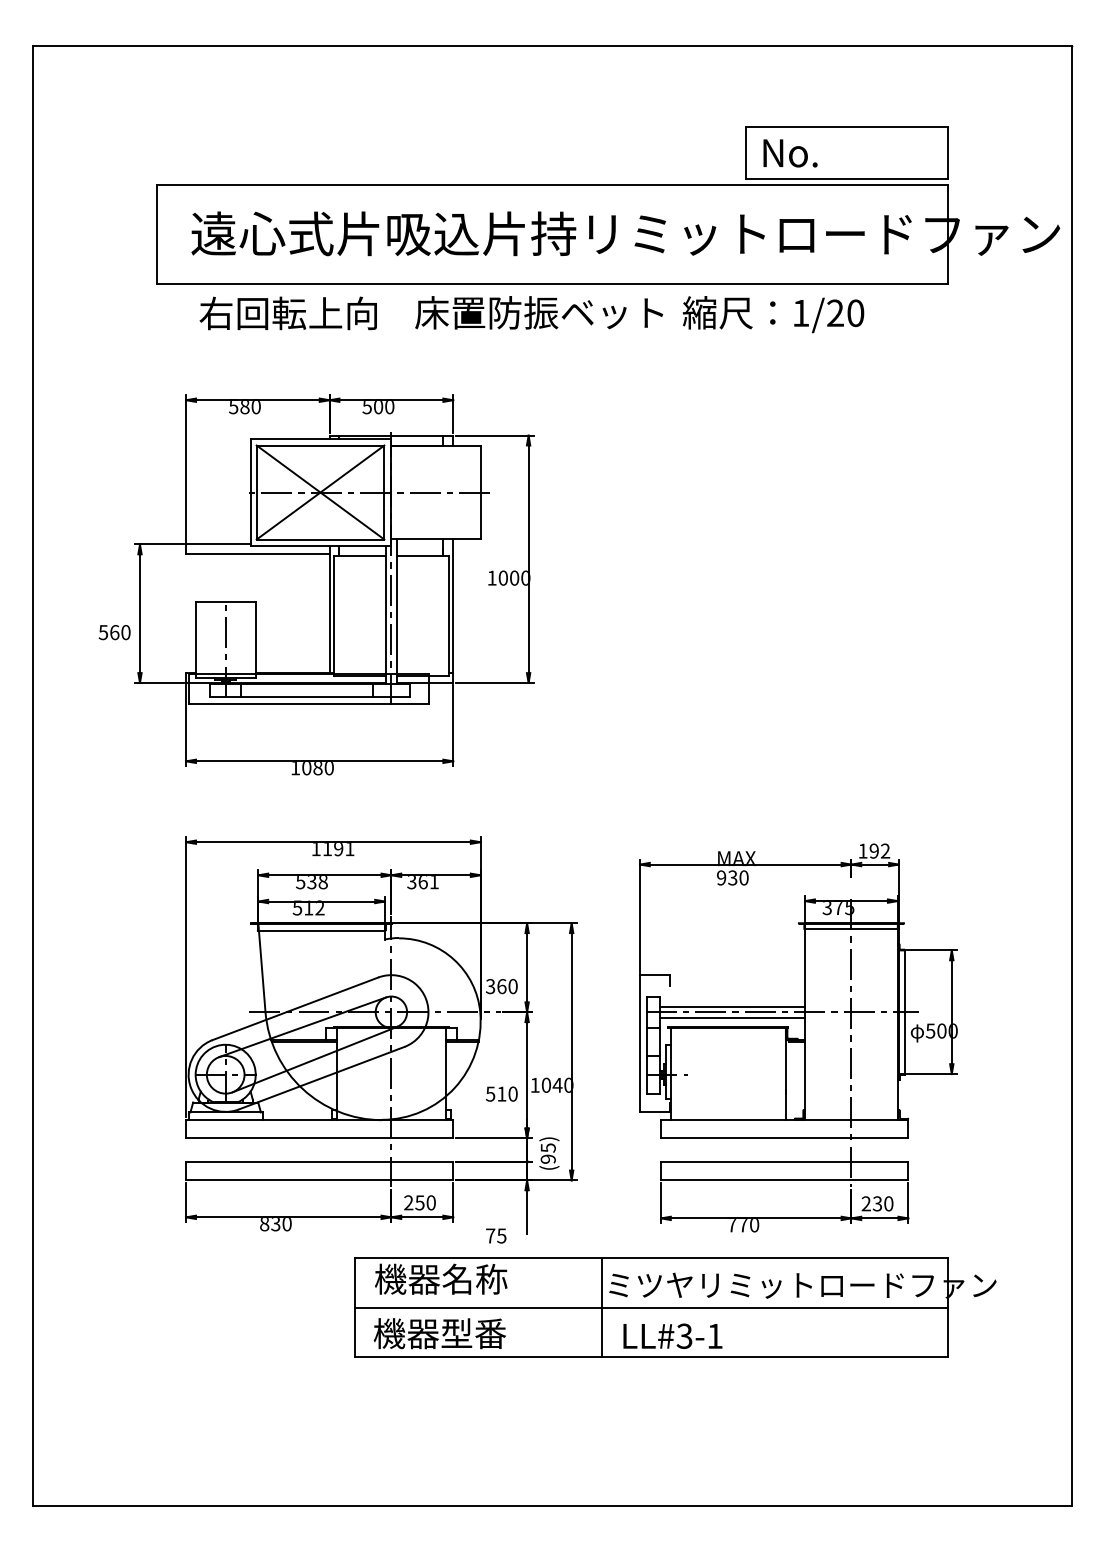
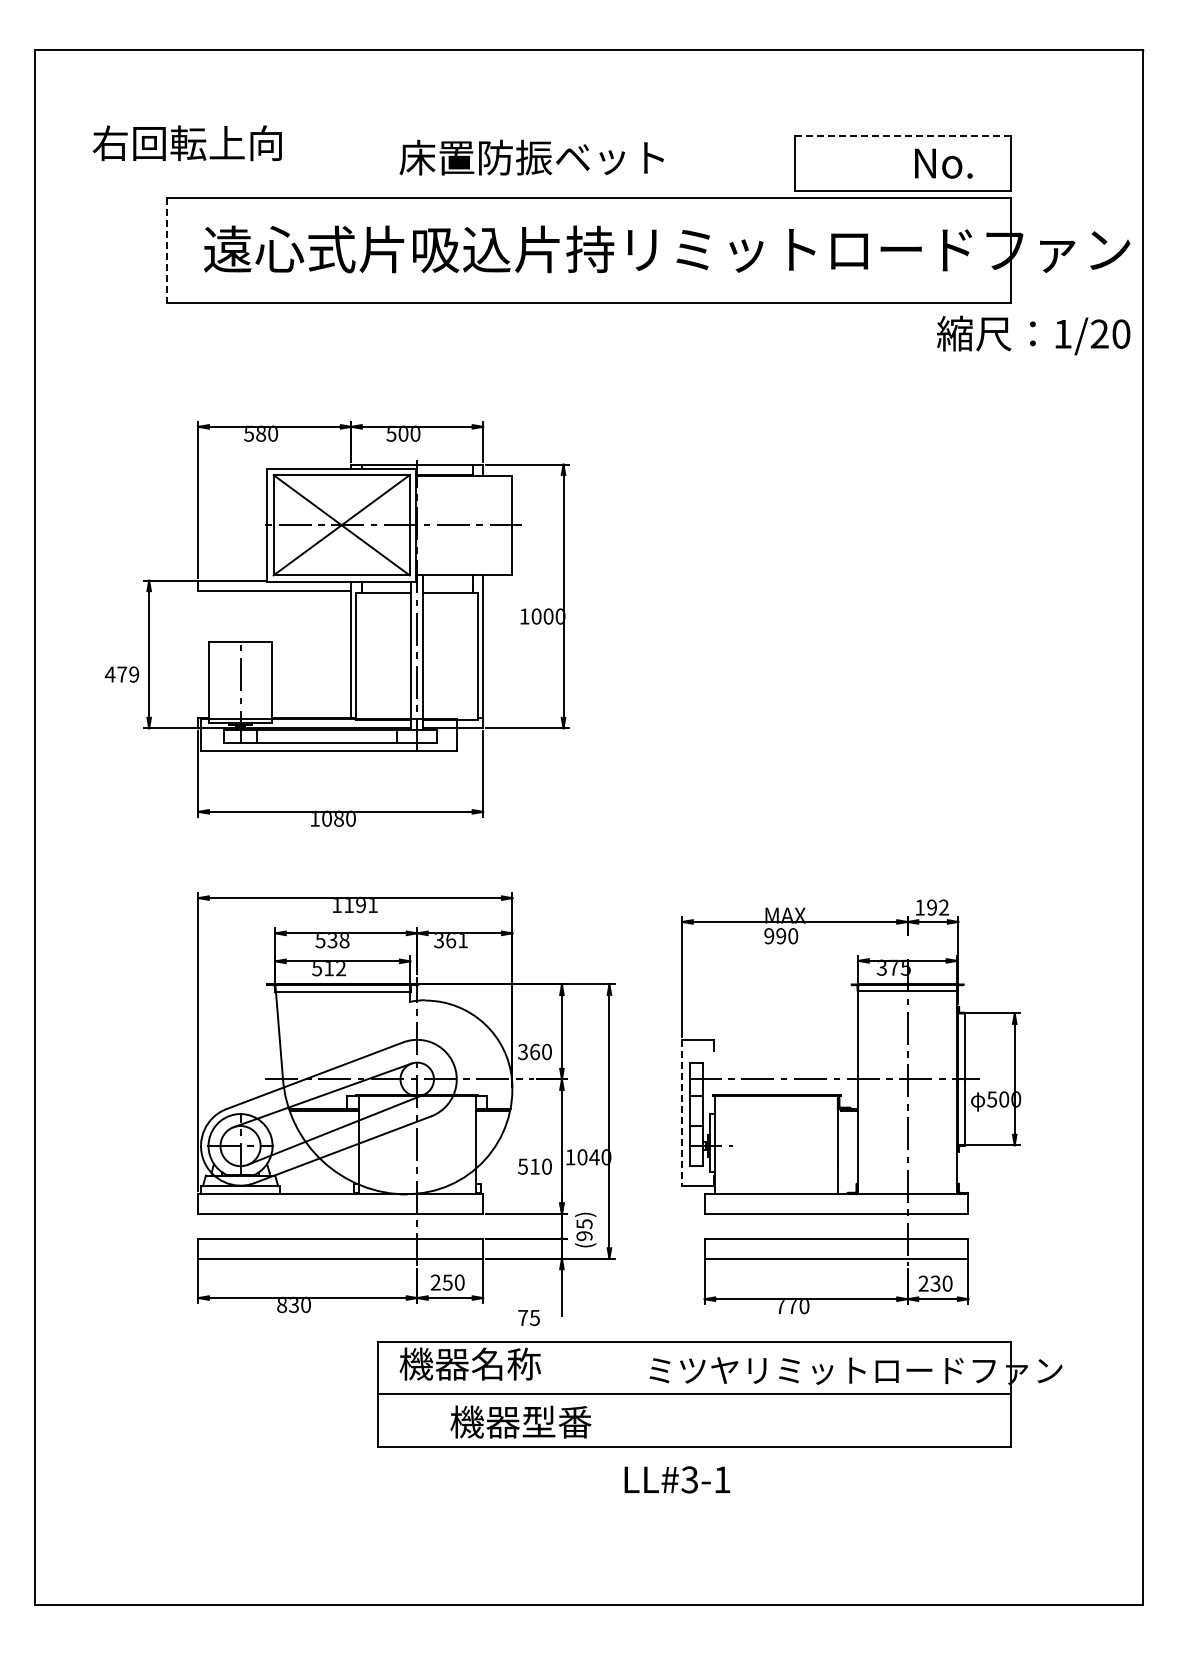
line: (846, 126) -> (902, 135), solid -> dashed
text: (790, 153) -> (943, 163), moved
line: (157, 234) -> (167, 250), solid -> dashed
text: (538, 312) -> (531, 157), moved
text: (287, 313) -> (186, 143), moved
text: (773, 314) -> (1033, 335), moved
text: (114, 632) -> (121, 674), 560 -> 479
text: (733, 878) -> (781, 936), 930 -> 990
line: (732, 1006) -> (780, 1073), removed
line: (732, 1017) -> (780, 1085), removed
line: (640, 1043) -> (682, 1112), solid -> dashed
line: (601, 1307) -> (641, 1394), removed
text: (439, 1333) -> (520, 1421), moved
text: (673, 1335) -> (677, 1479), moved

